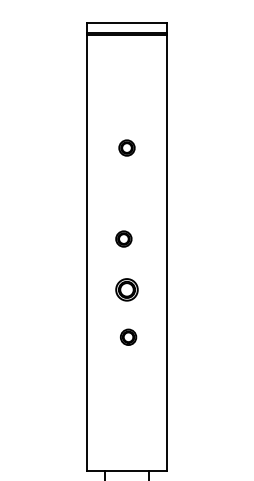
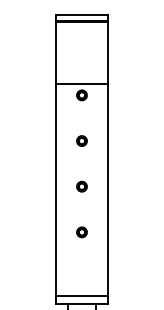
line: (126, 129) -> (81, 83), added
part: (123, 238) -> (81, 140), moved
part: (126, 289) -> (81, 186), size x0.71
part: (127, 337) -> (81, 232), moved
line: (126, 460) -> (81, 296), added

